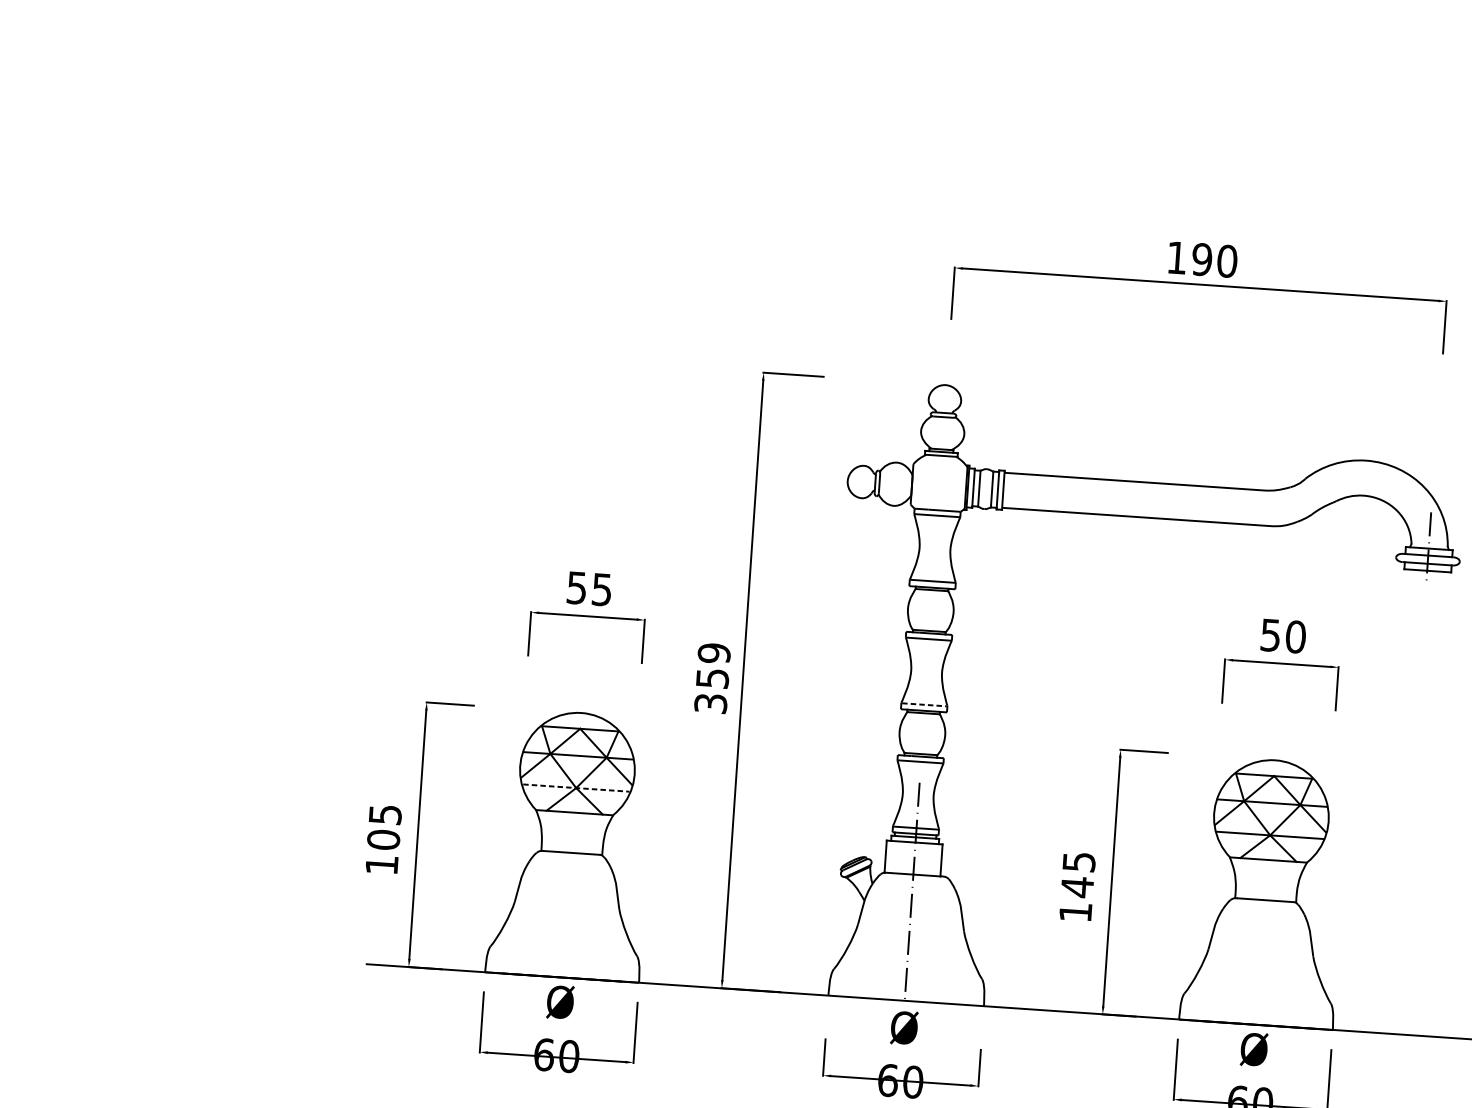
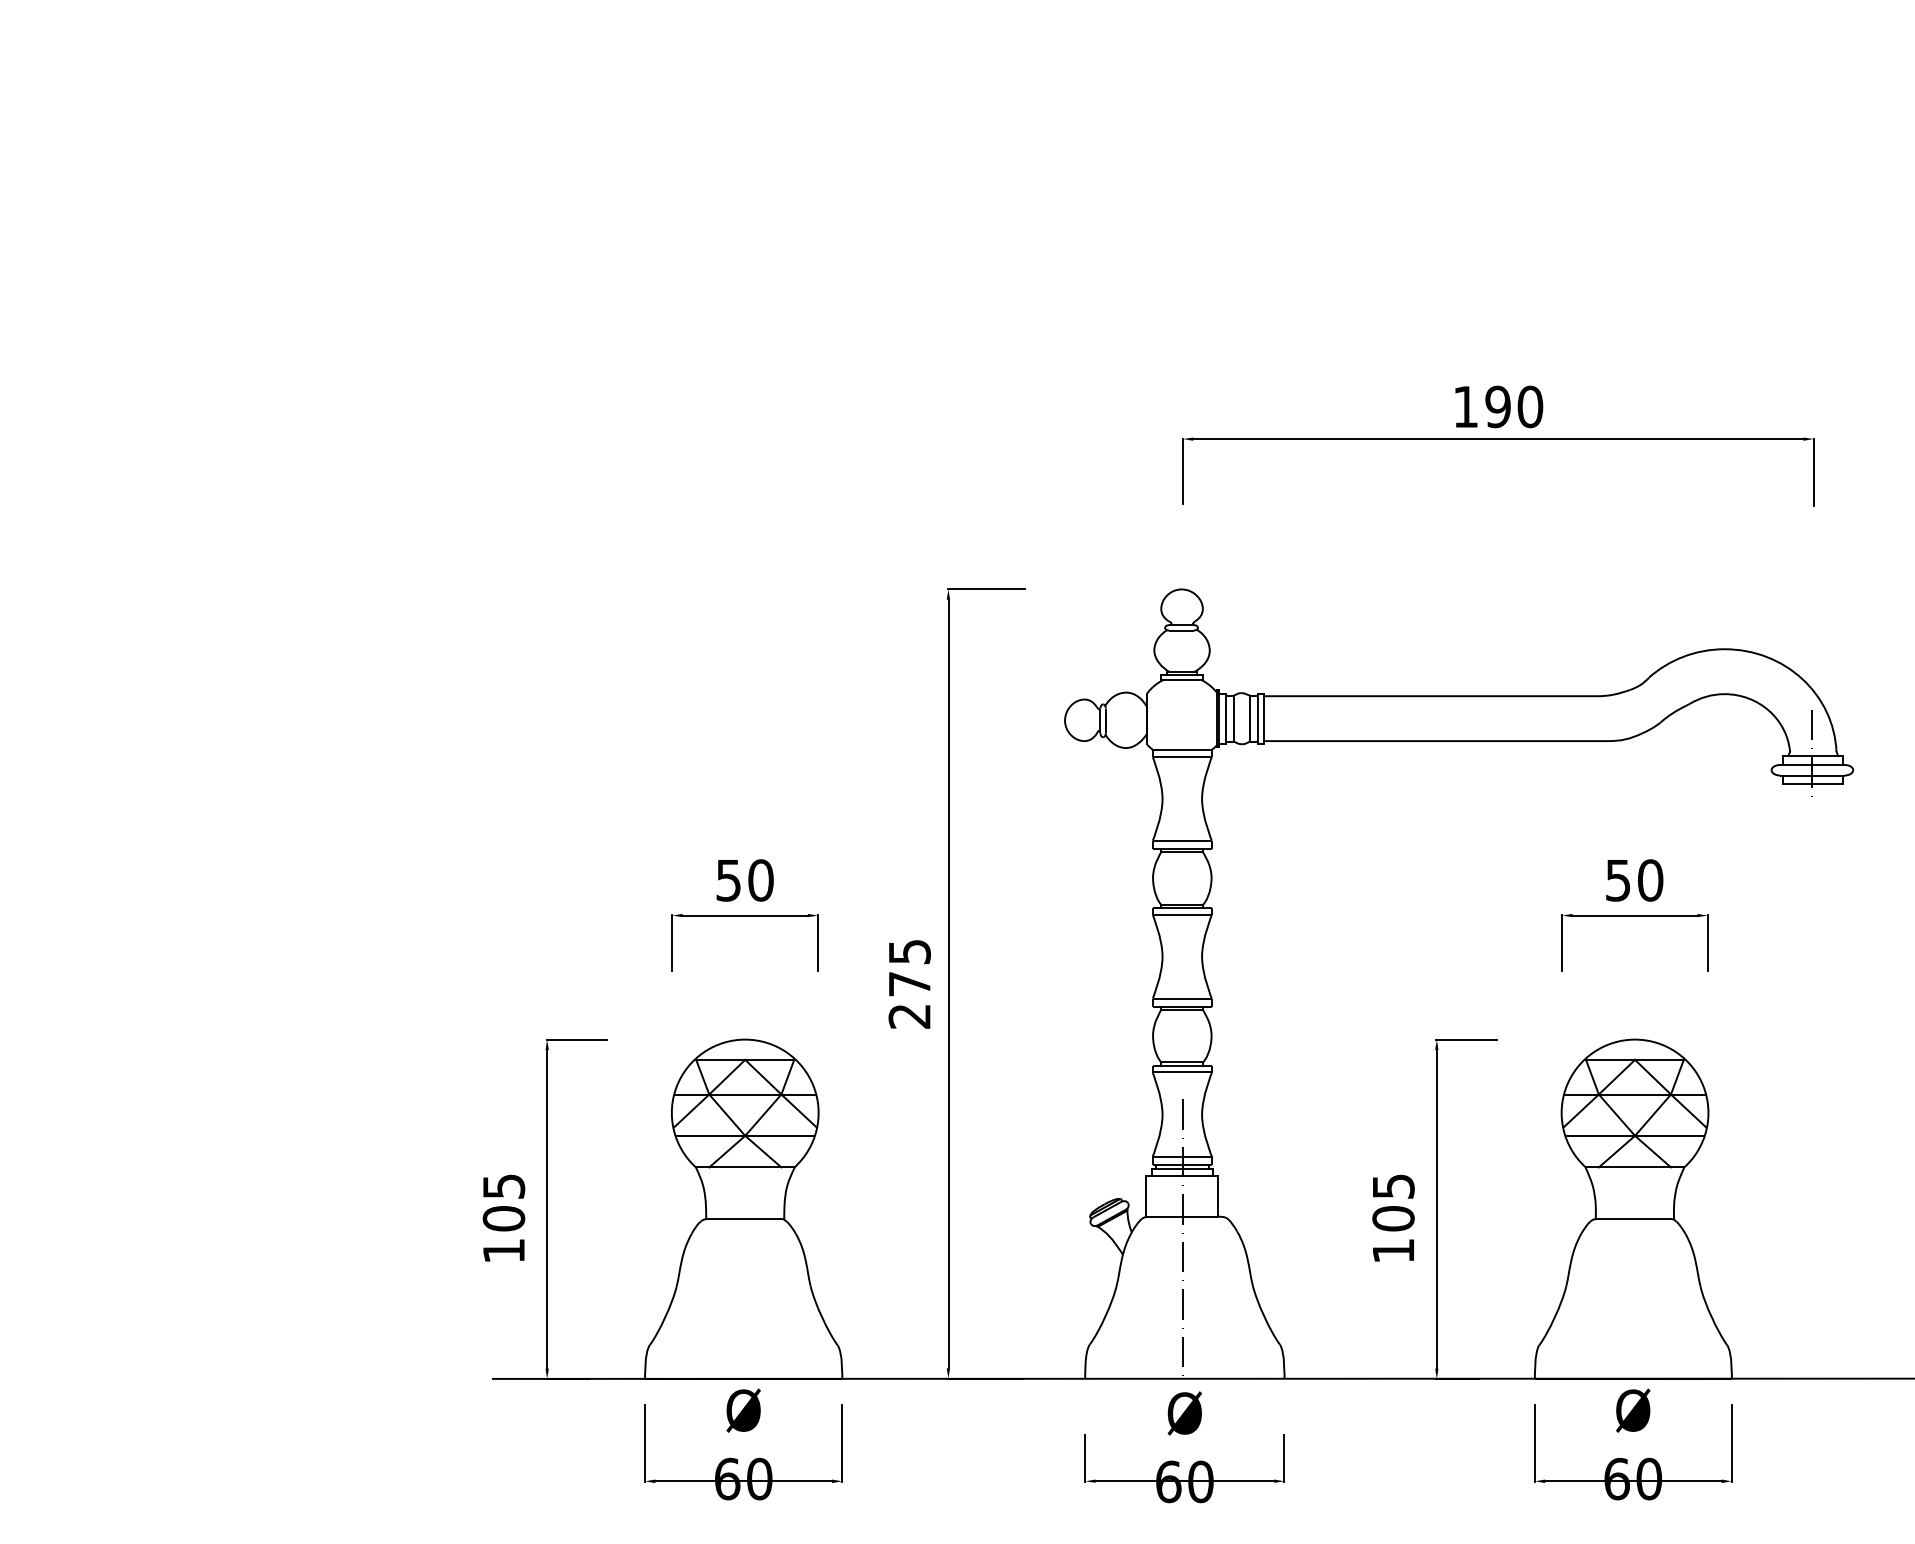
text: (601, 589) -> (760, 880), 55 -> 50
text: (712, 677) -> (909, 983), 359 -> 275
line: (924, 704) -> (1182, 999), dashed -> solid
line: (576, 787) -> (745, 1135), dashed -> solid
text: (1077, 886) -> (1393, 1218), 145 -> 105

